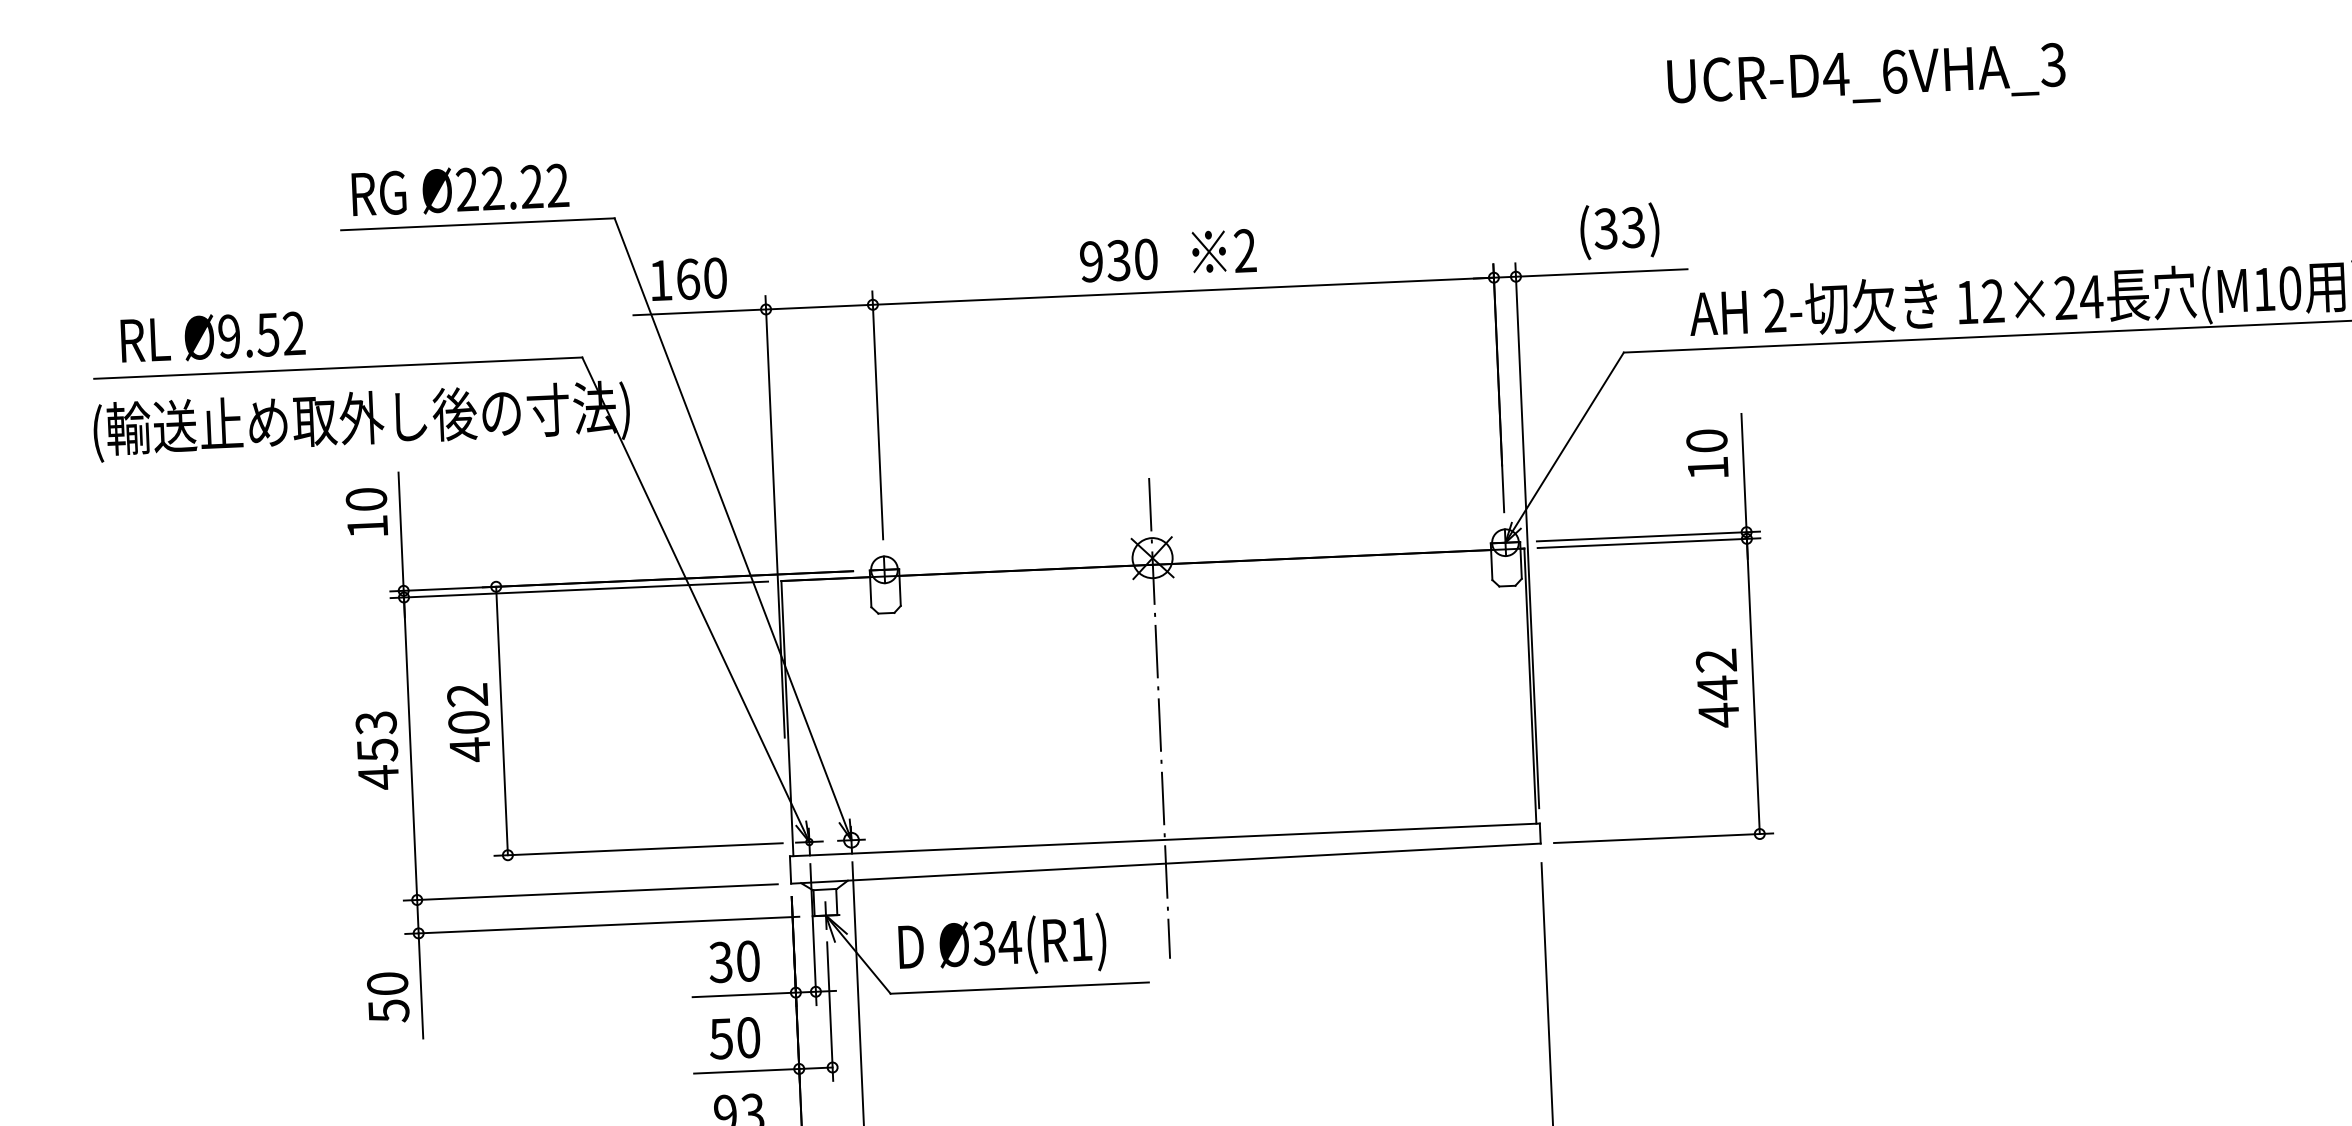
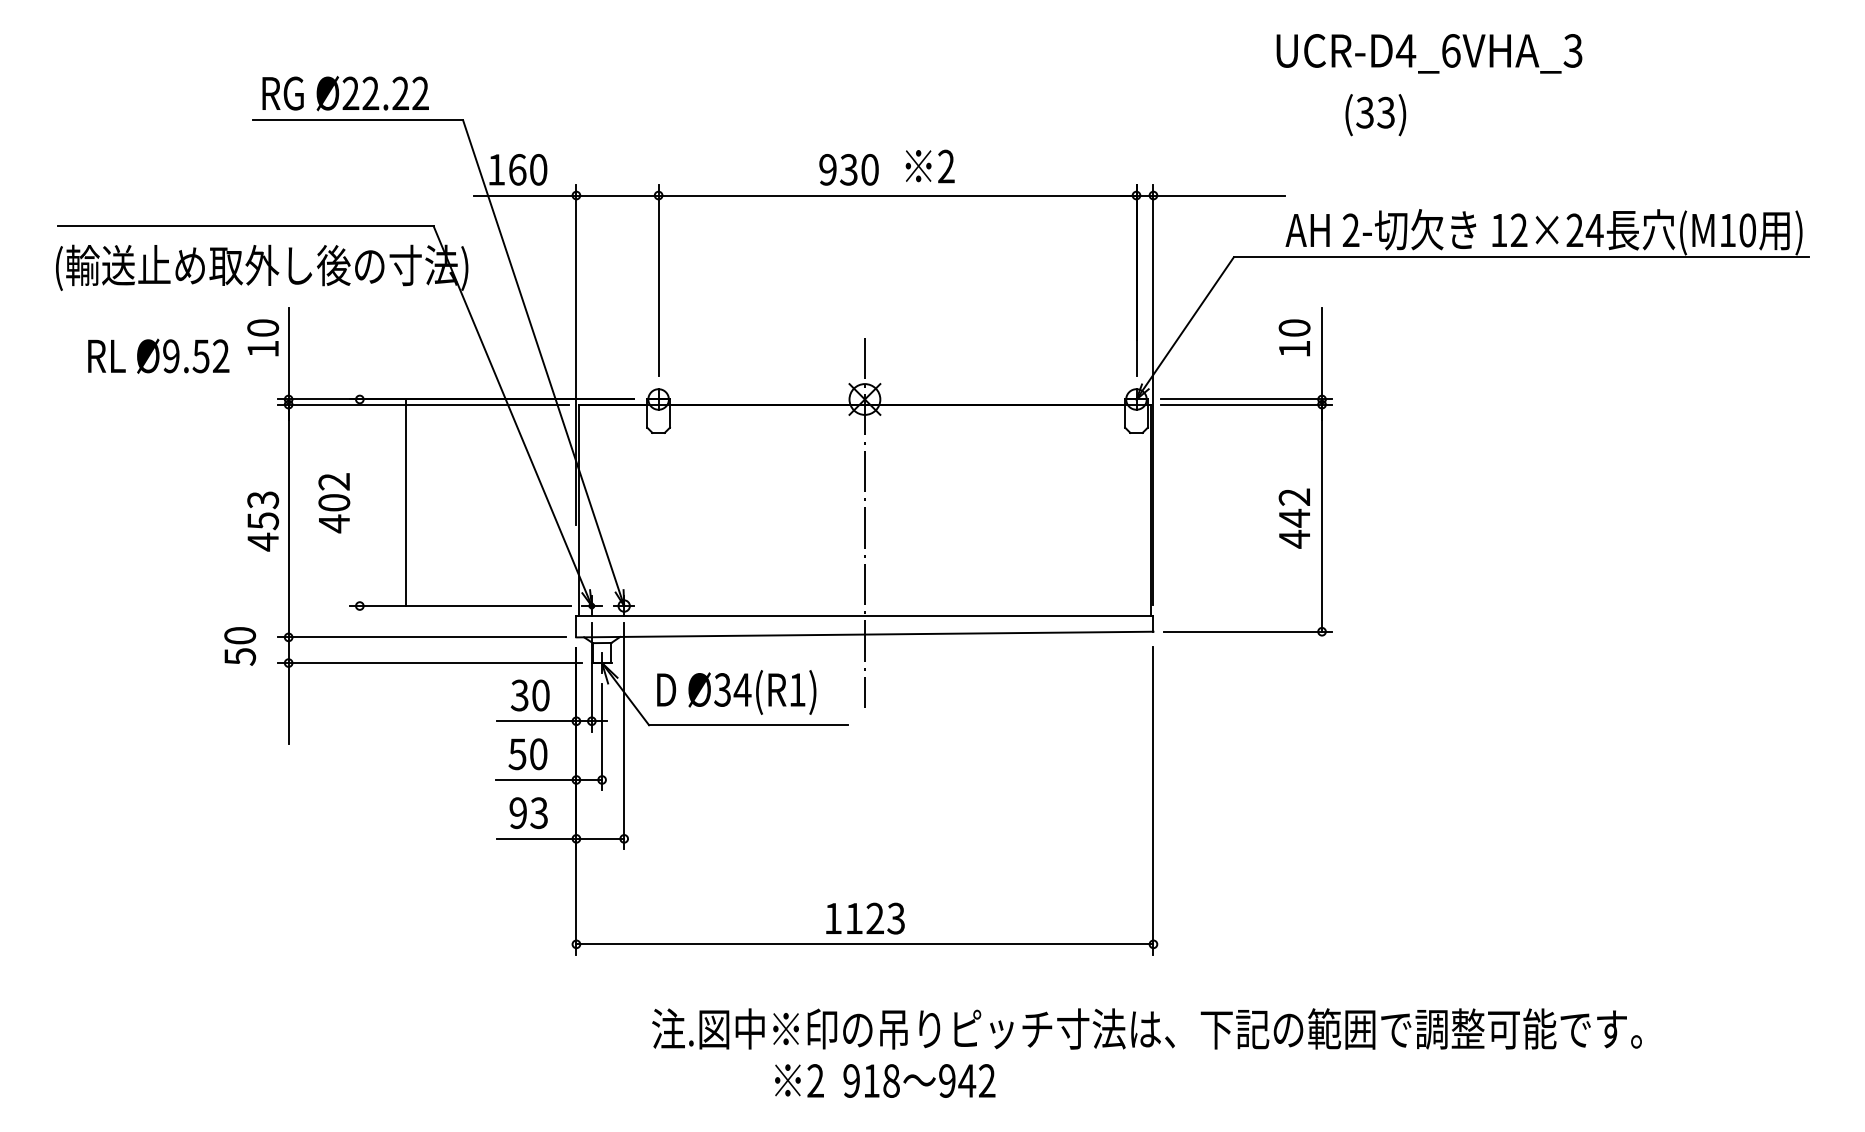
text: (1619, 231) -> (1375, 115), moved
text: (212, 336) -> (158, 355), moved
line: (501, 720) -> (405, 502), moved
text: (388, 997) -> (240, 646), moved

